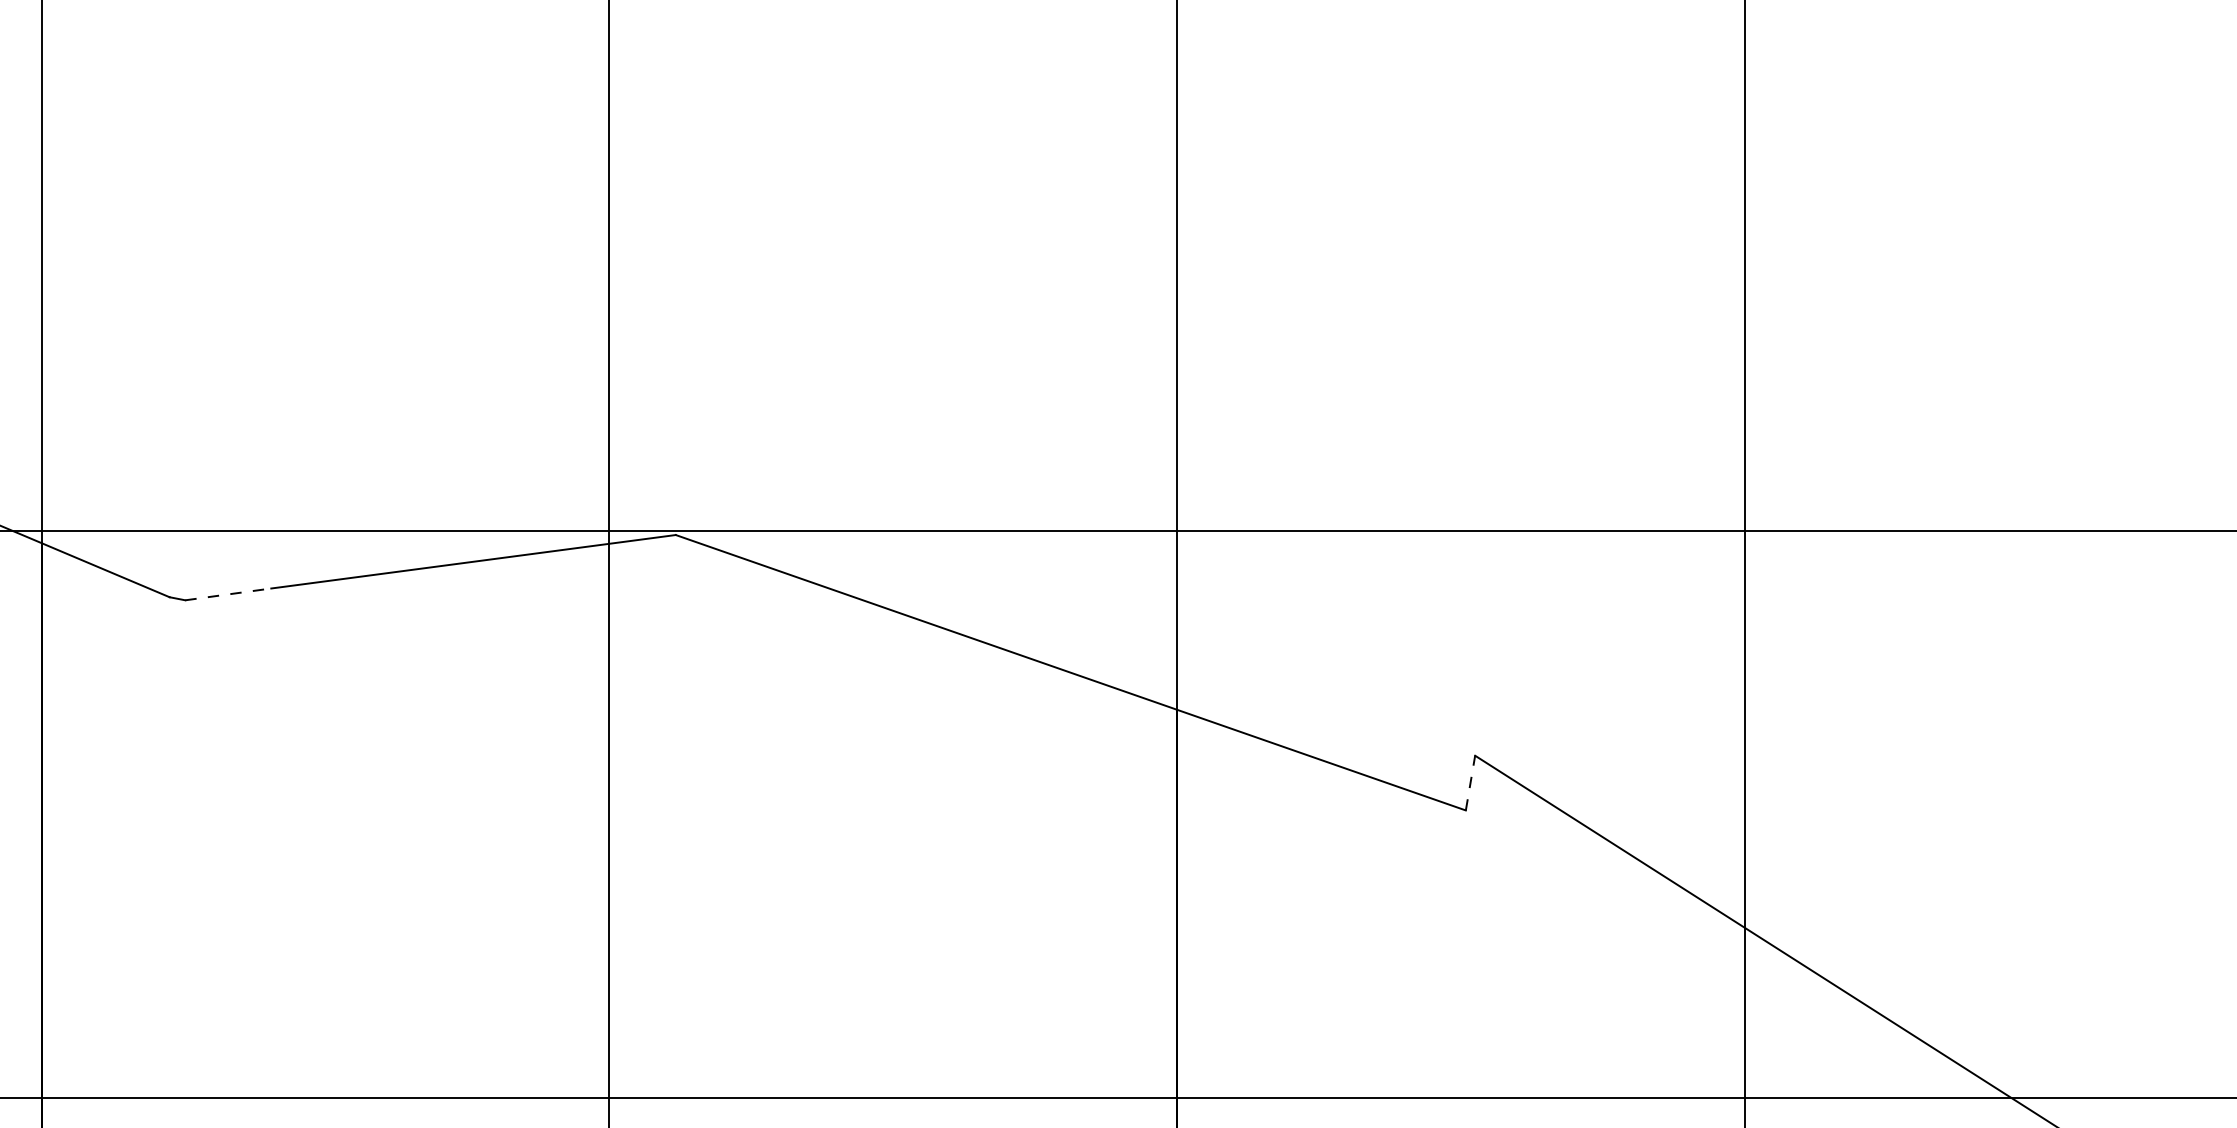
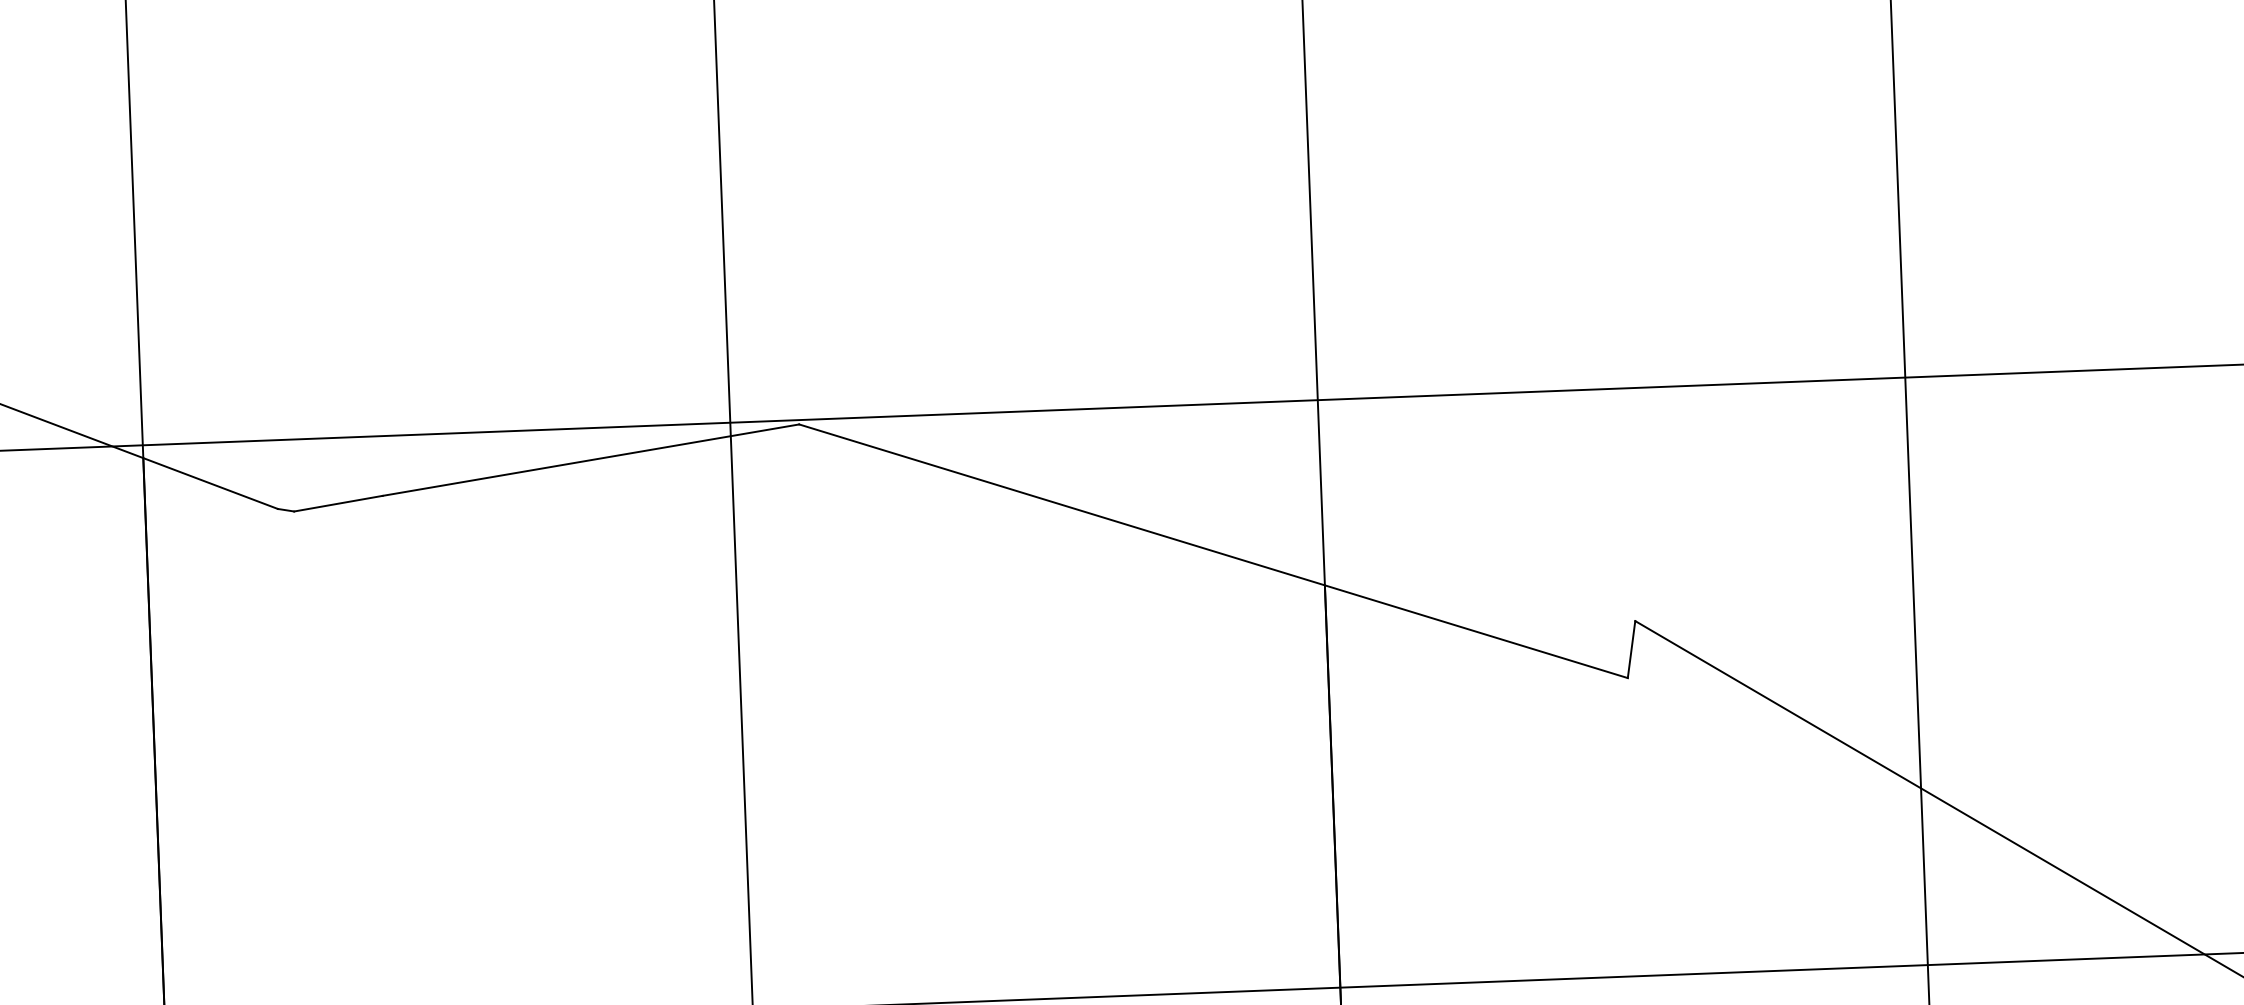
line: (228, 594) -> (338, 503), dashed -> solid
line: (1470, 783) -> (1631, 650), dashed -> solid

